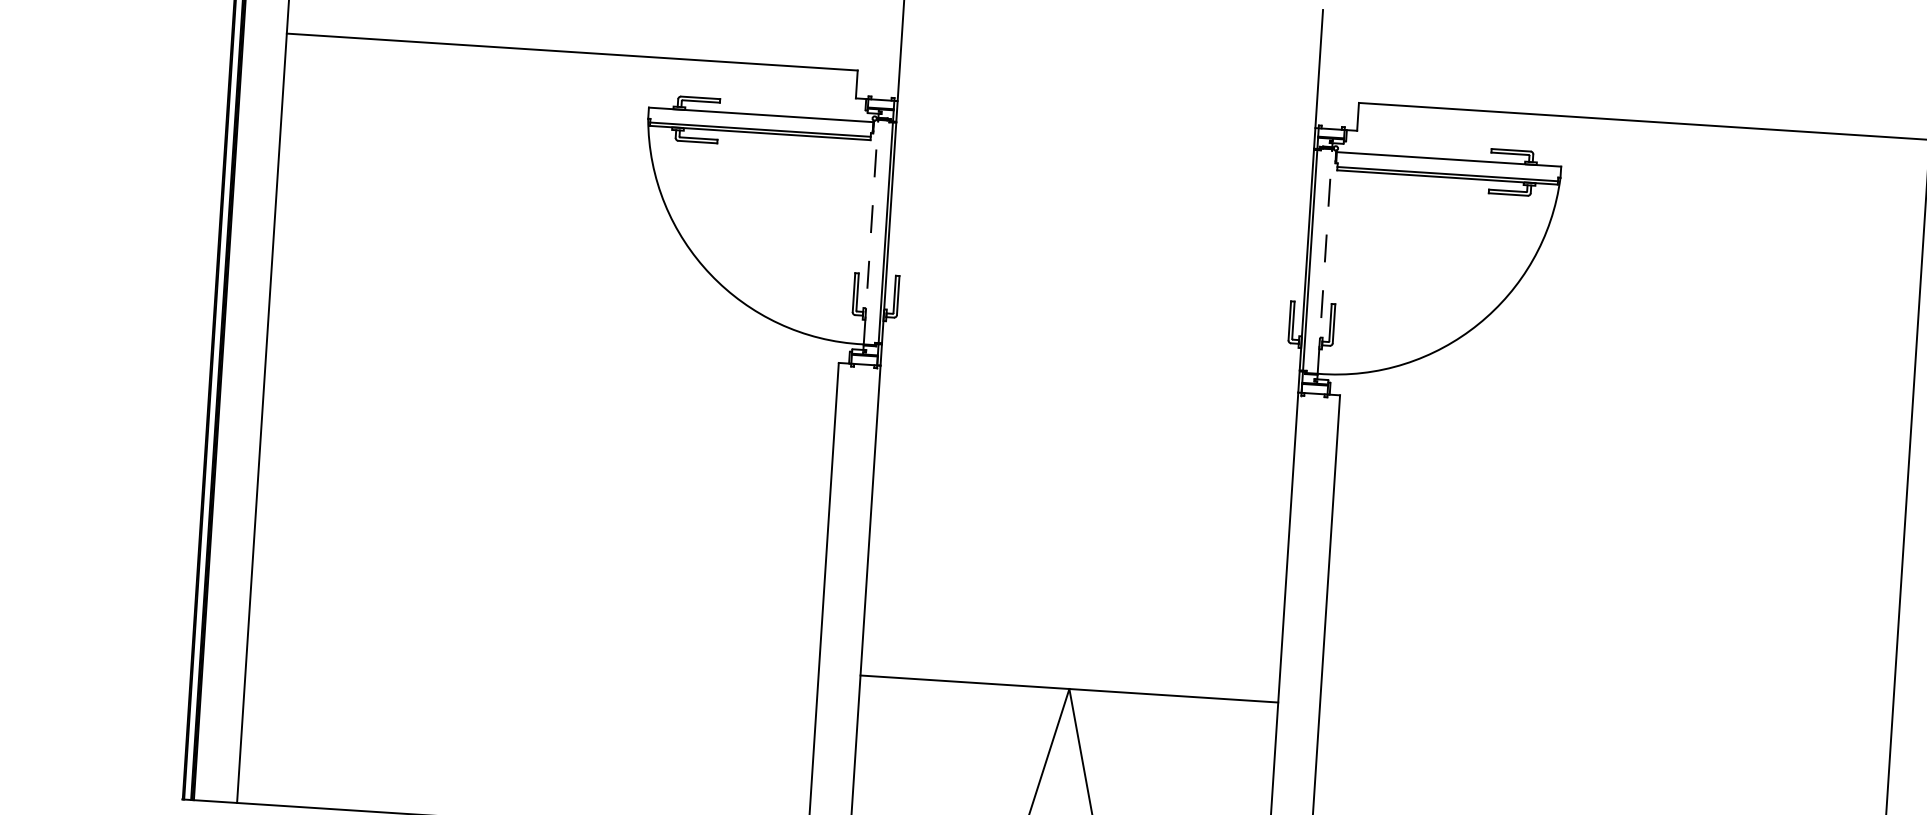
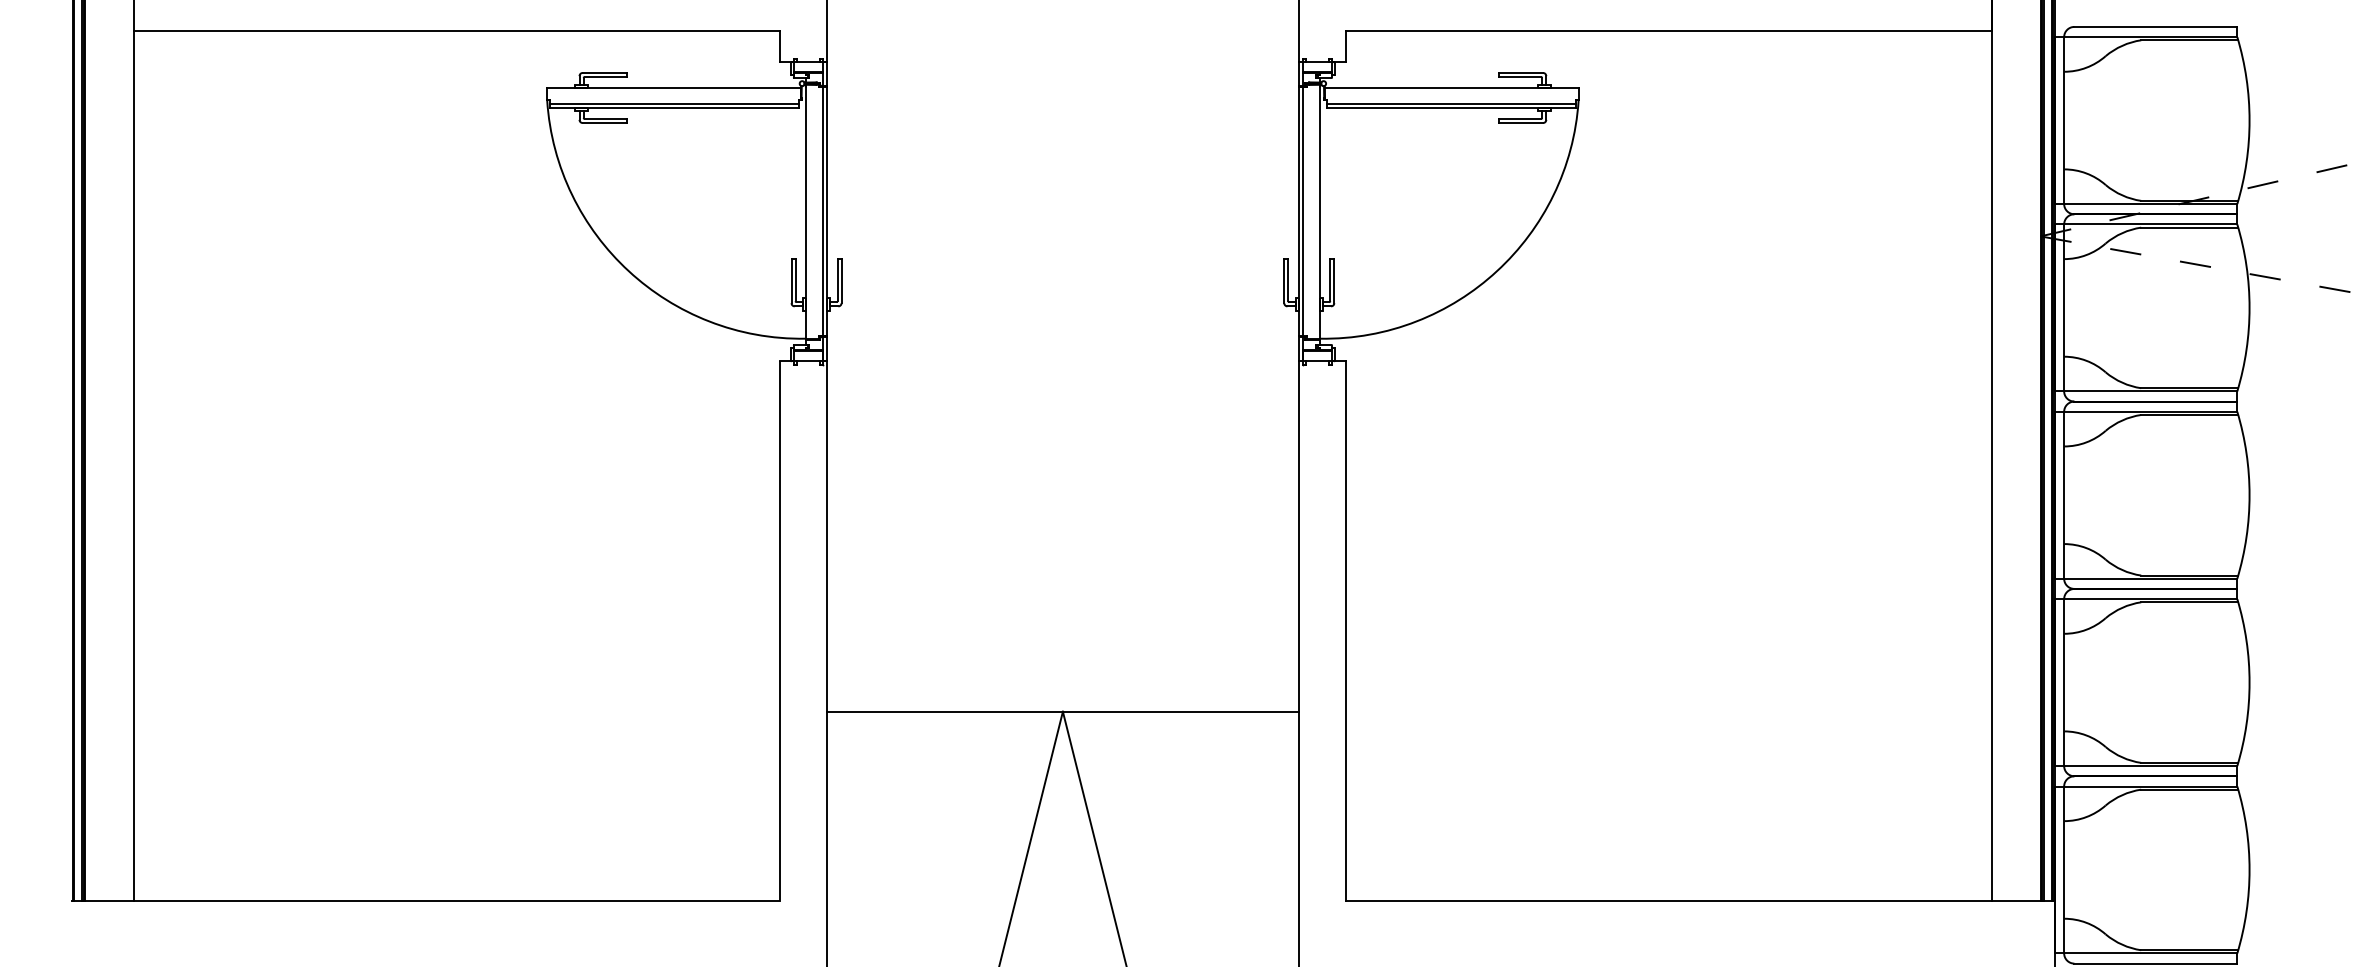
line: (871, 231) -> (806, 211), dashed -> solid
line: (1324, 261) -> (1319, 211), dashed -> solid

